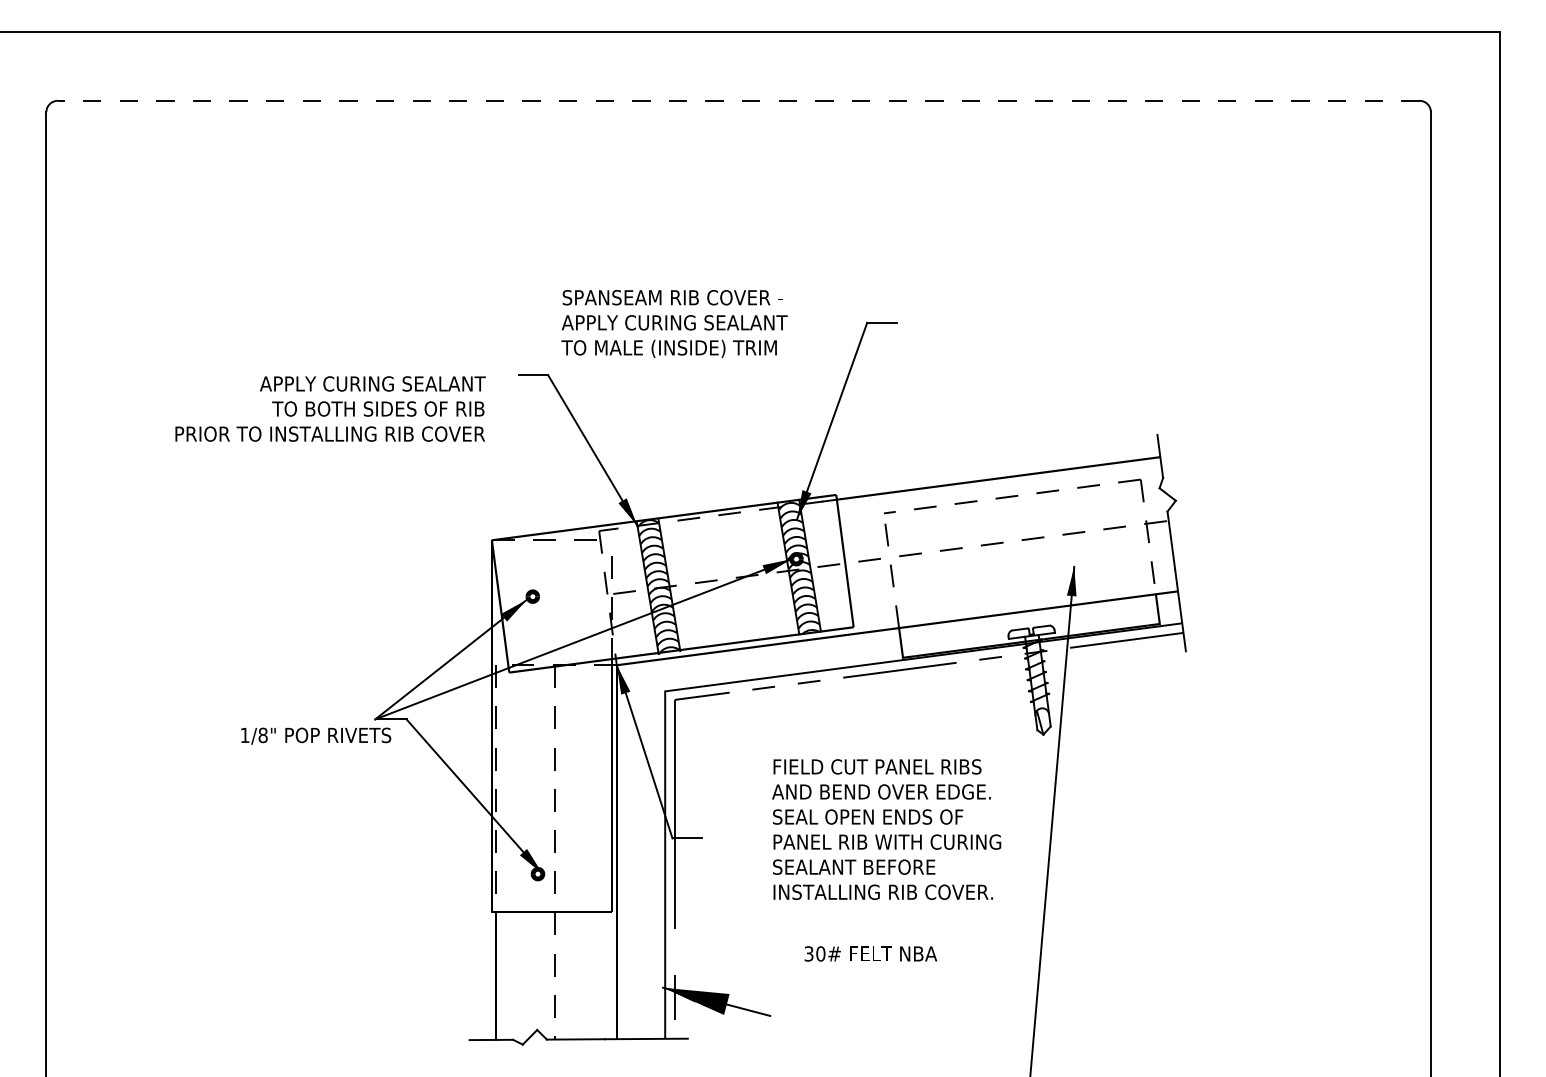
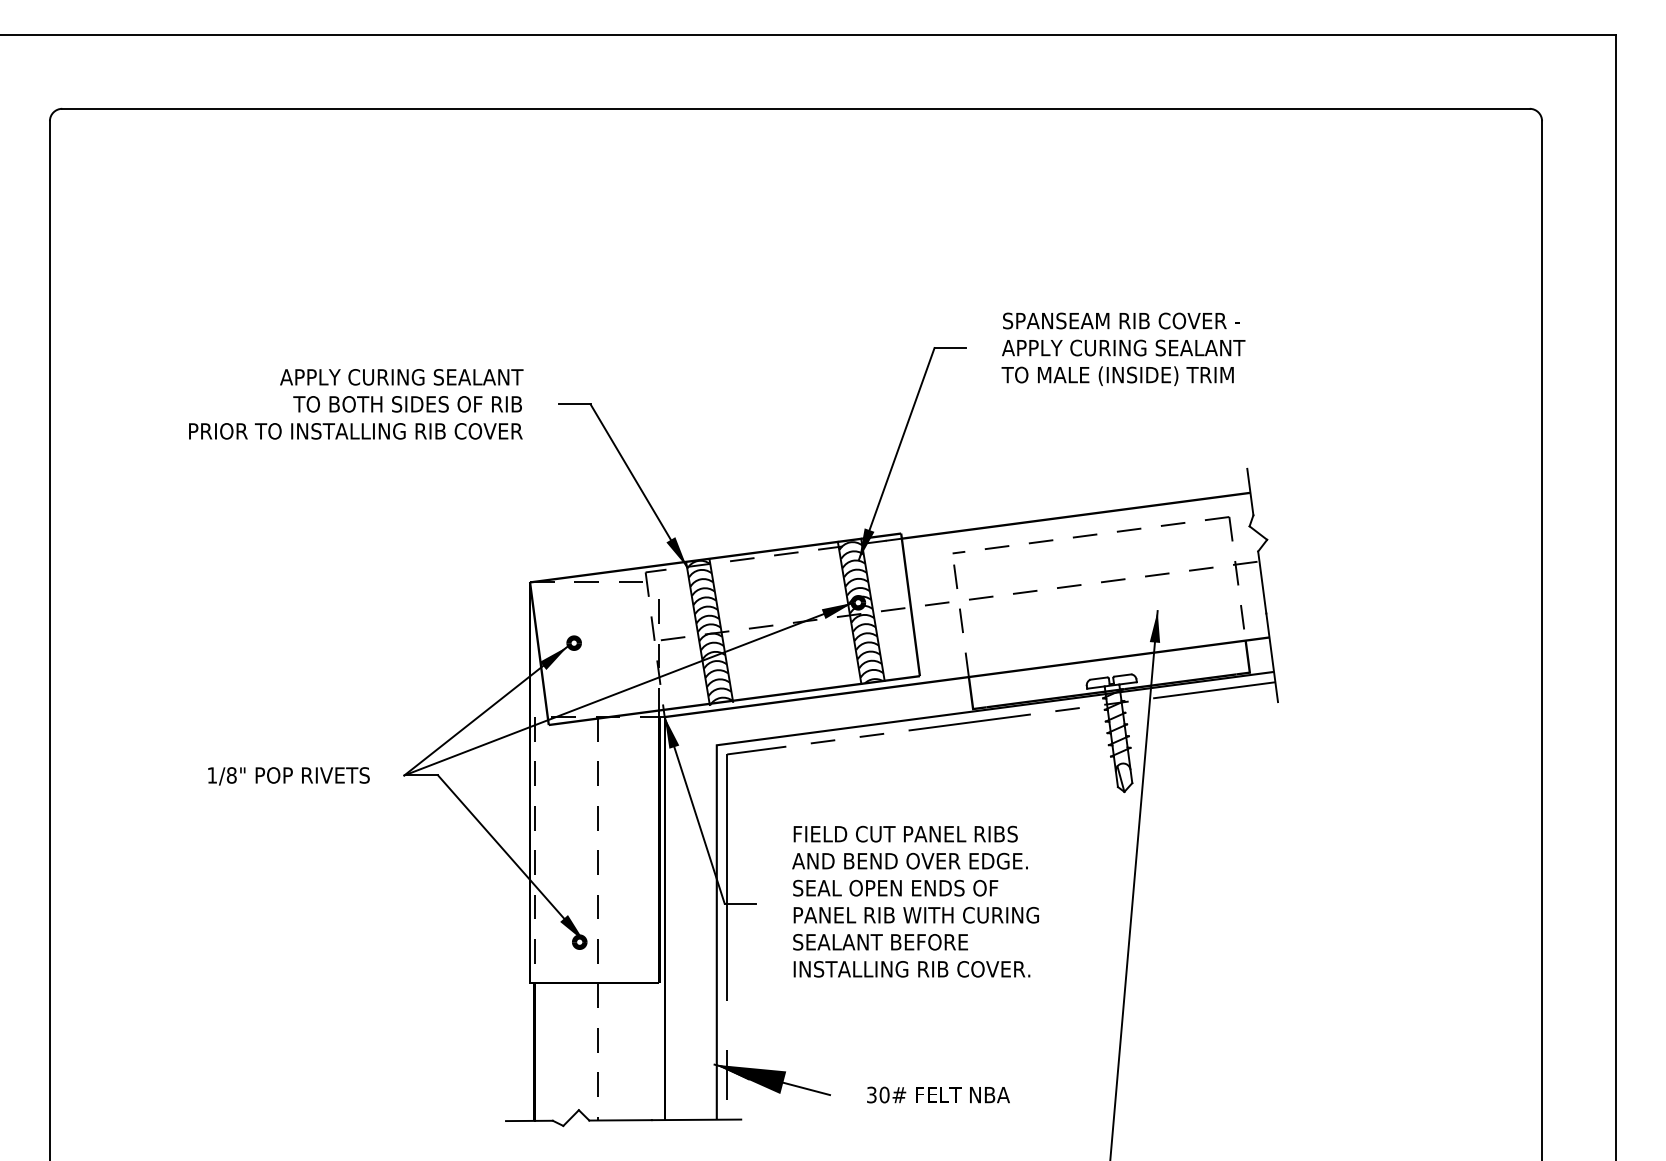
line: (738, 100) -> (795, 108), dashed -> solid
text: (674, 323) -> (1123, 348), moved
text: (330, 408) -> (356, 403), moved
text: (316, 735) -> (289, 775), moved
text: (886, 829) -> (915, 901), moved
text: (870, 953) -> (938, 1094), moved

